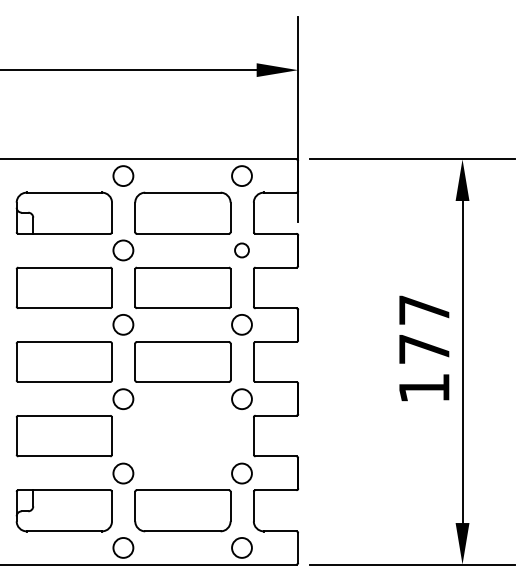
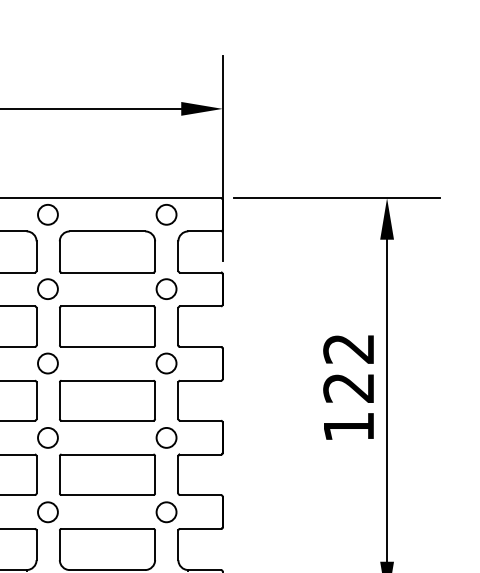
circle: (241, 250) -> (166, 289), size x1.43
text: (423, 329) -> (348, 368), 177 -> 122
part: (182, 436) -> (107, 475), added

